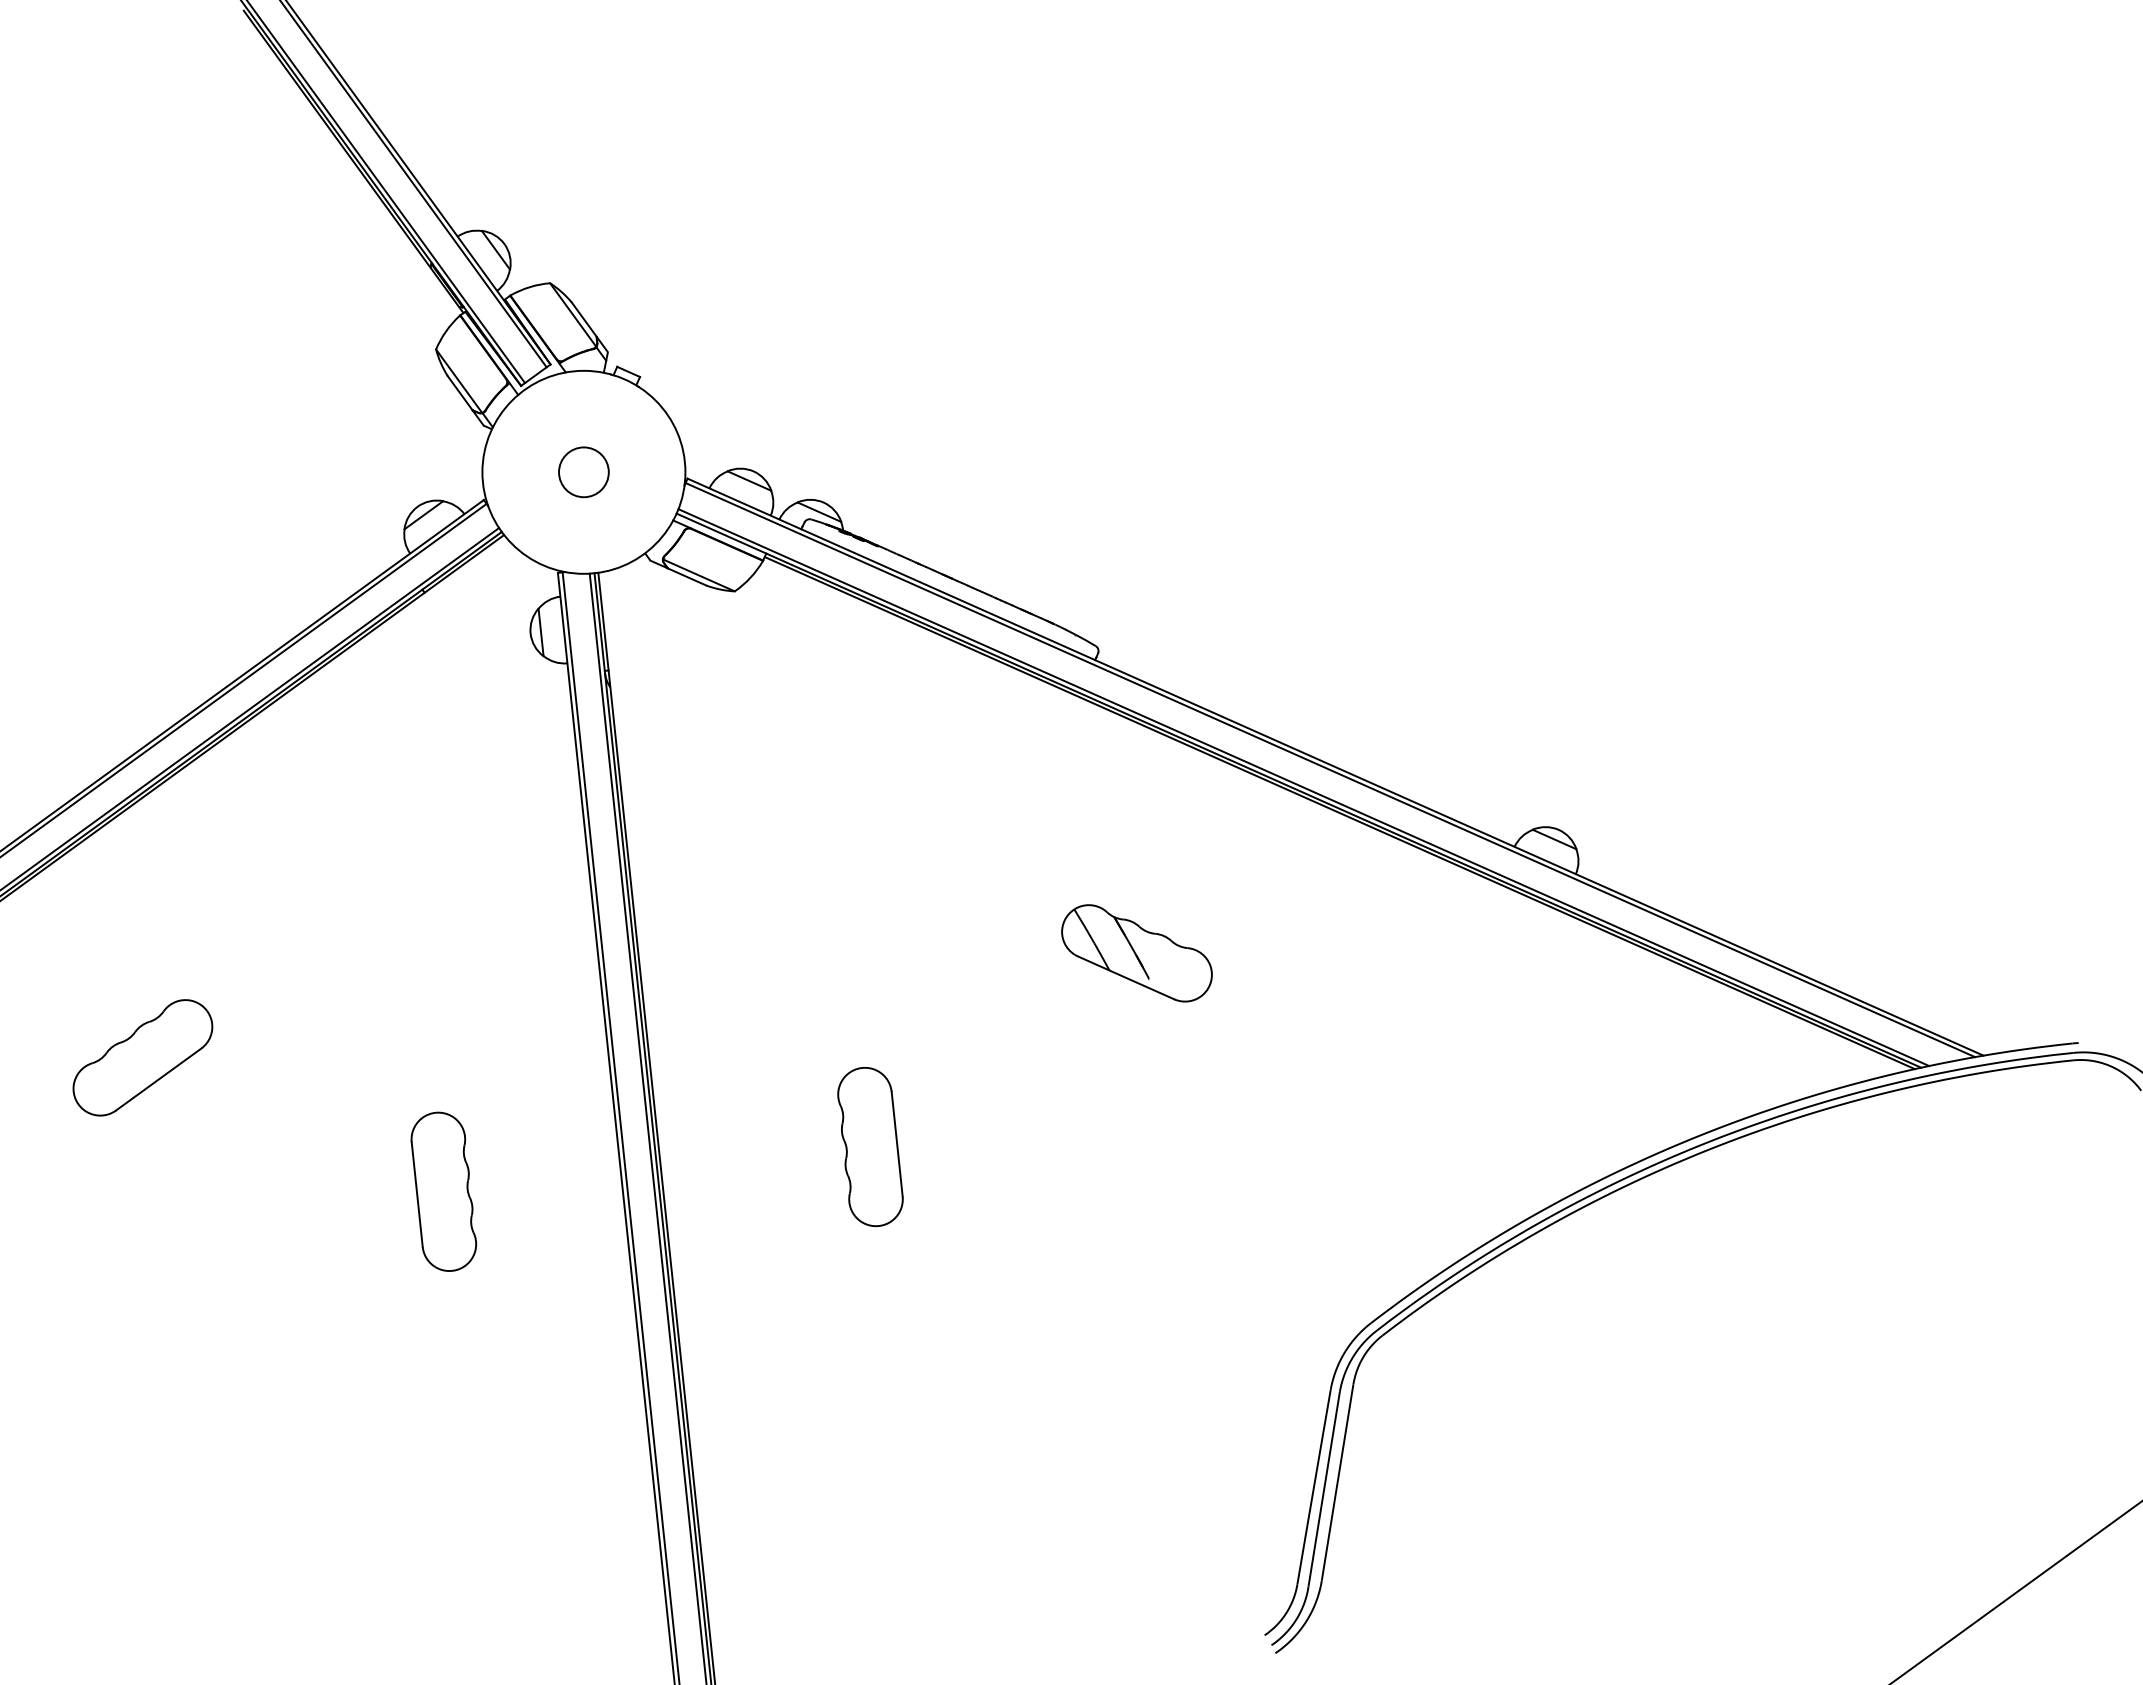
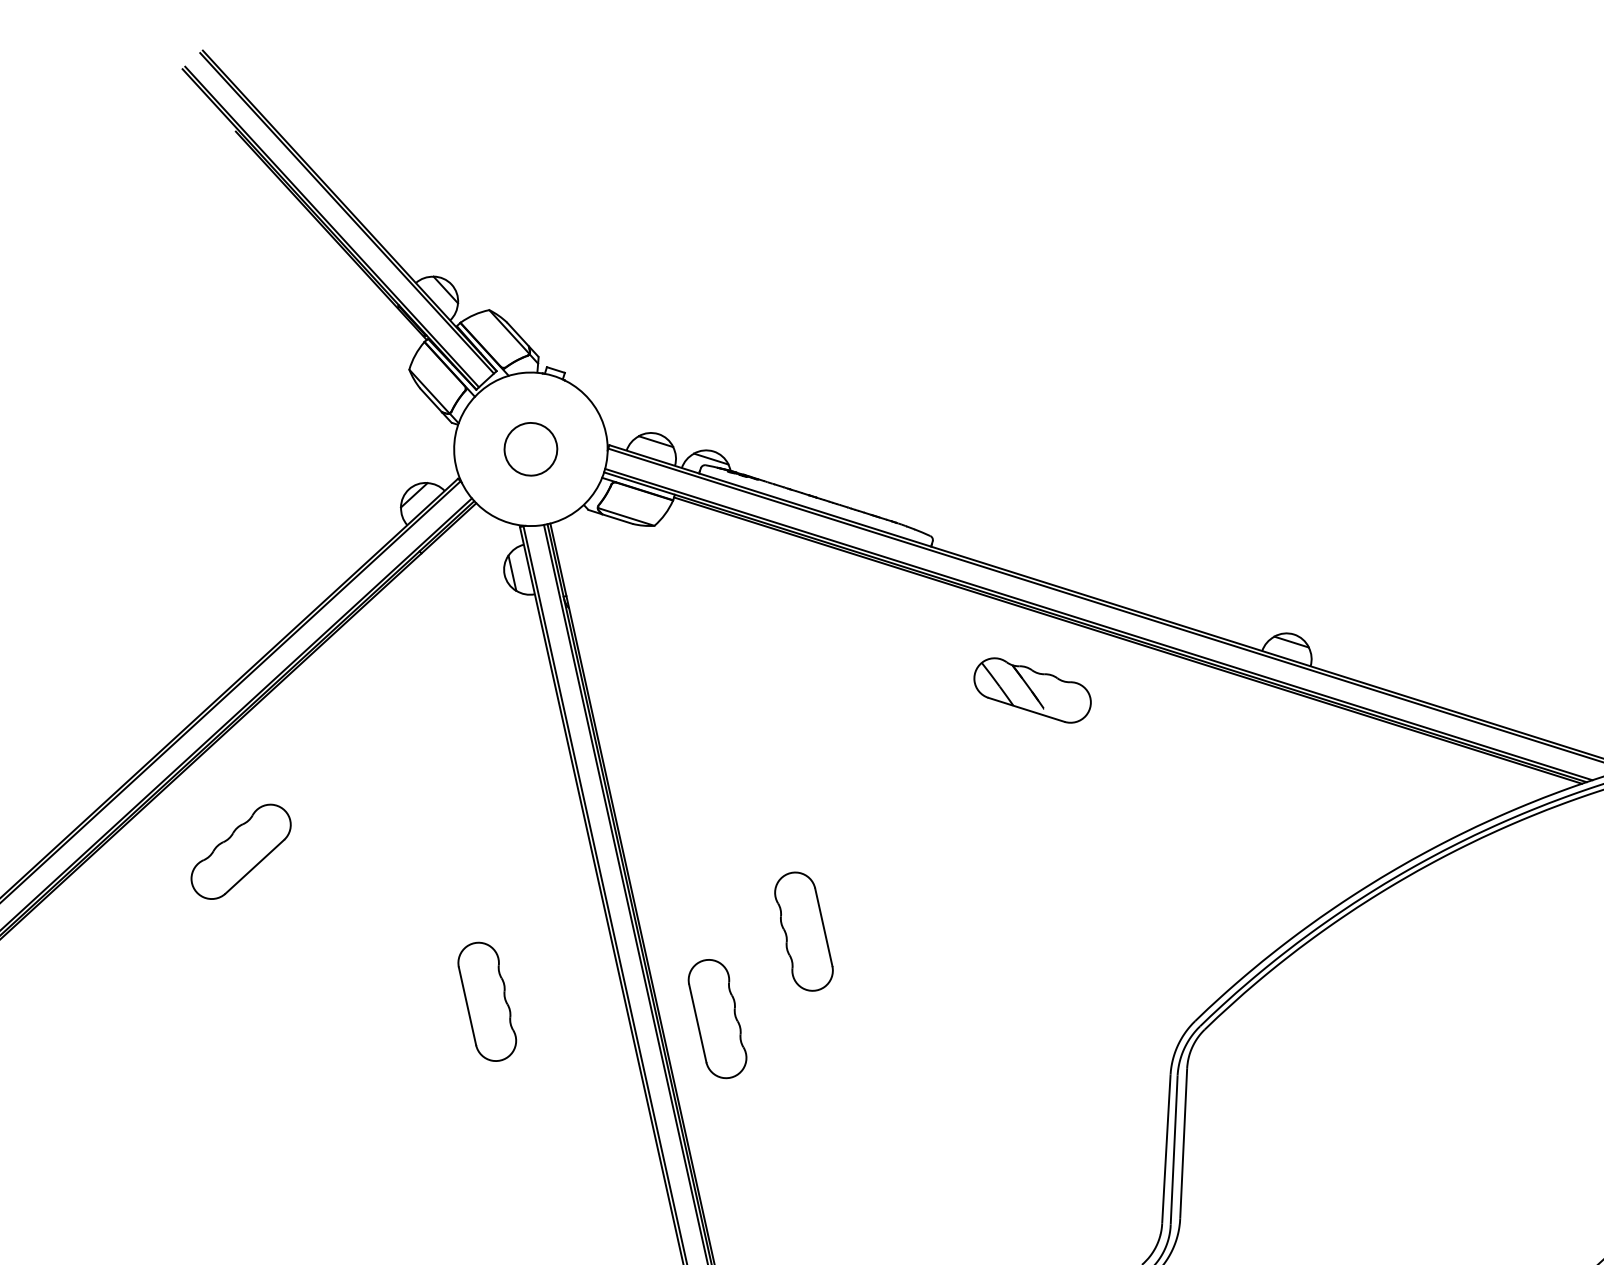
circle: (583, 472) -> (530, 449), size x1.4
part: (1136, 953) -> (1032, 690), moved
part: (142, 1057) -> (240, 851), moved
part: (743, 1248) -> (717, 1018), added

